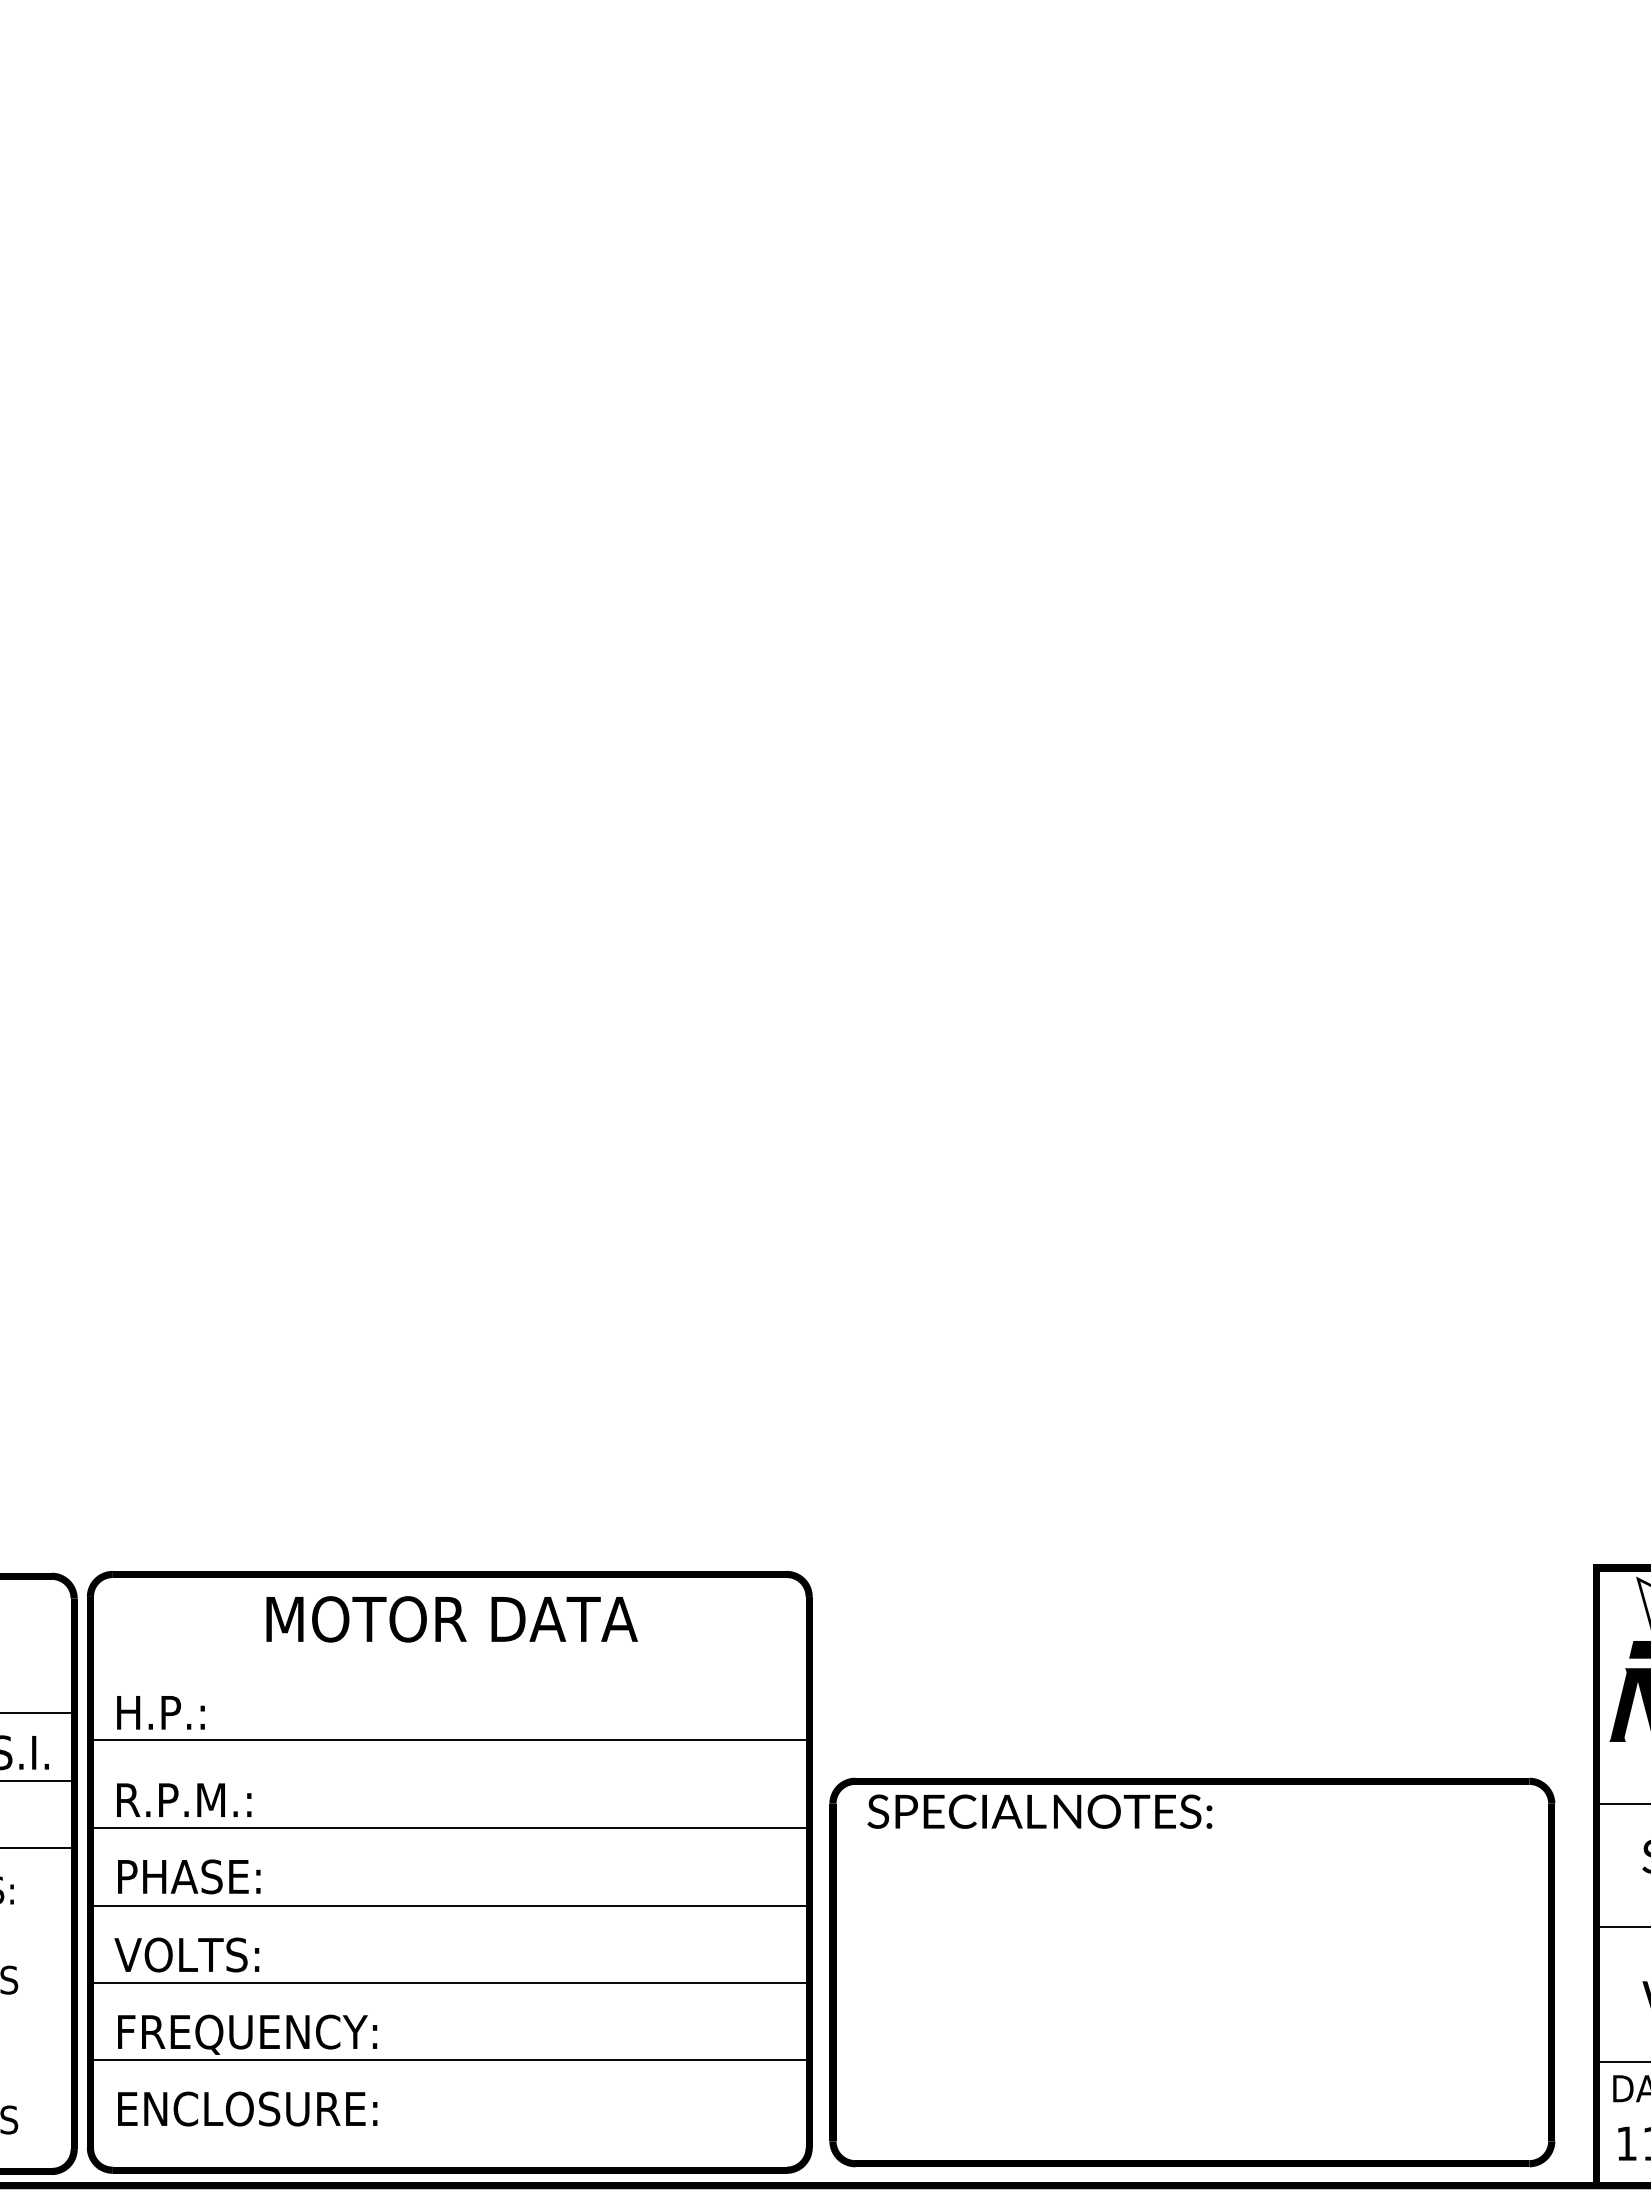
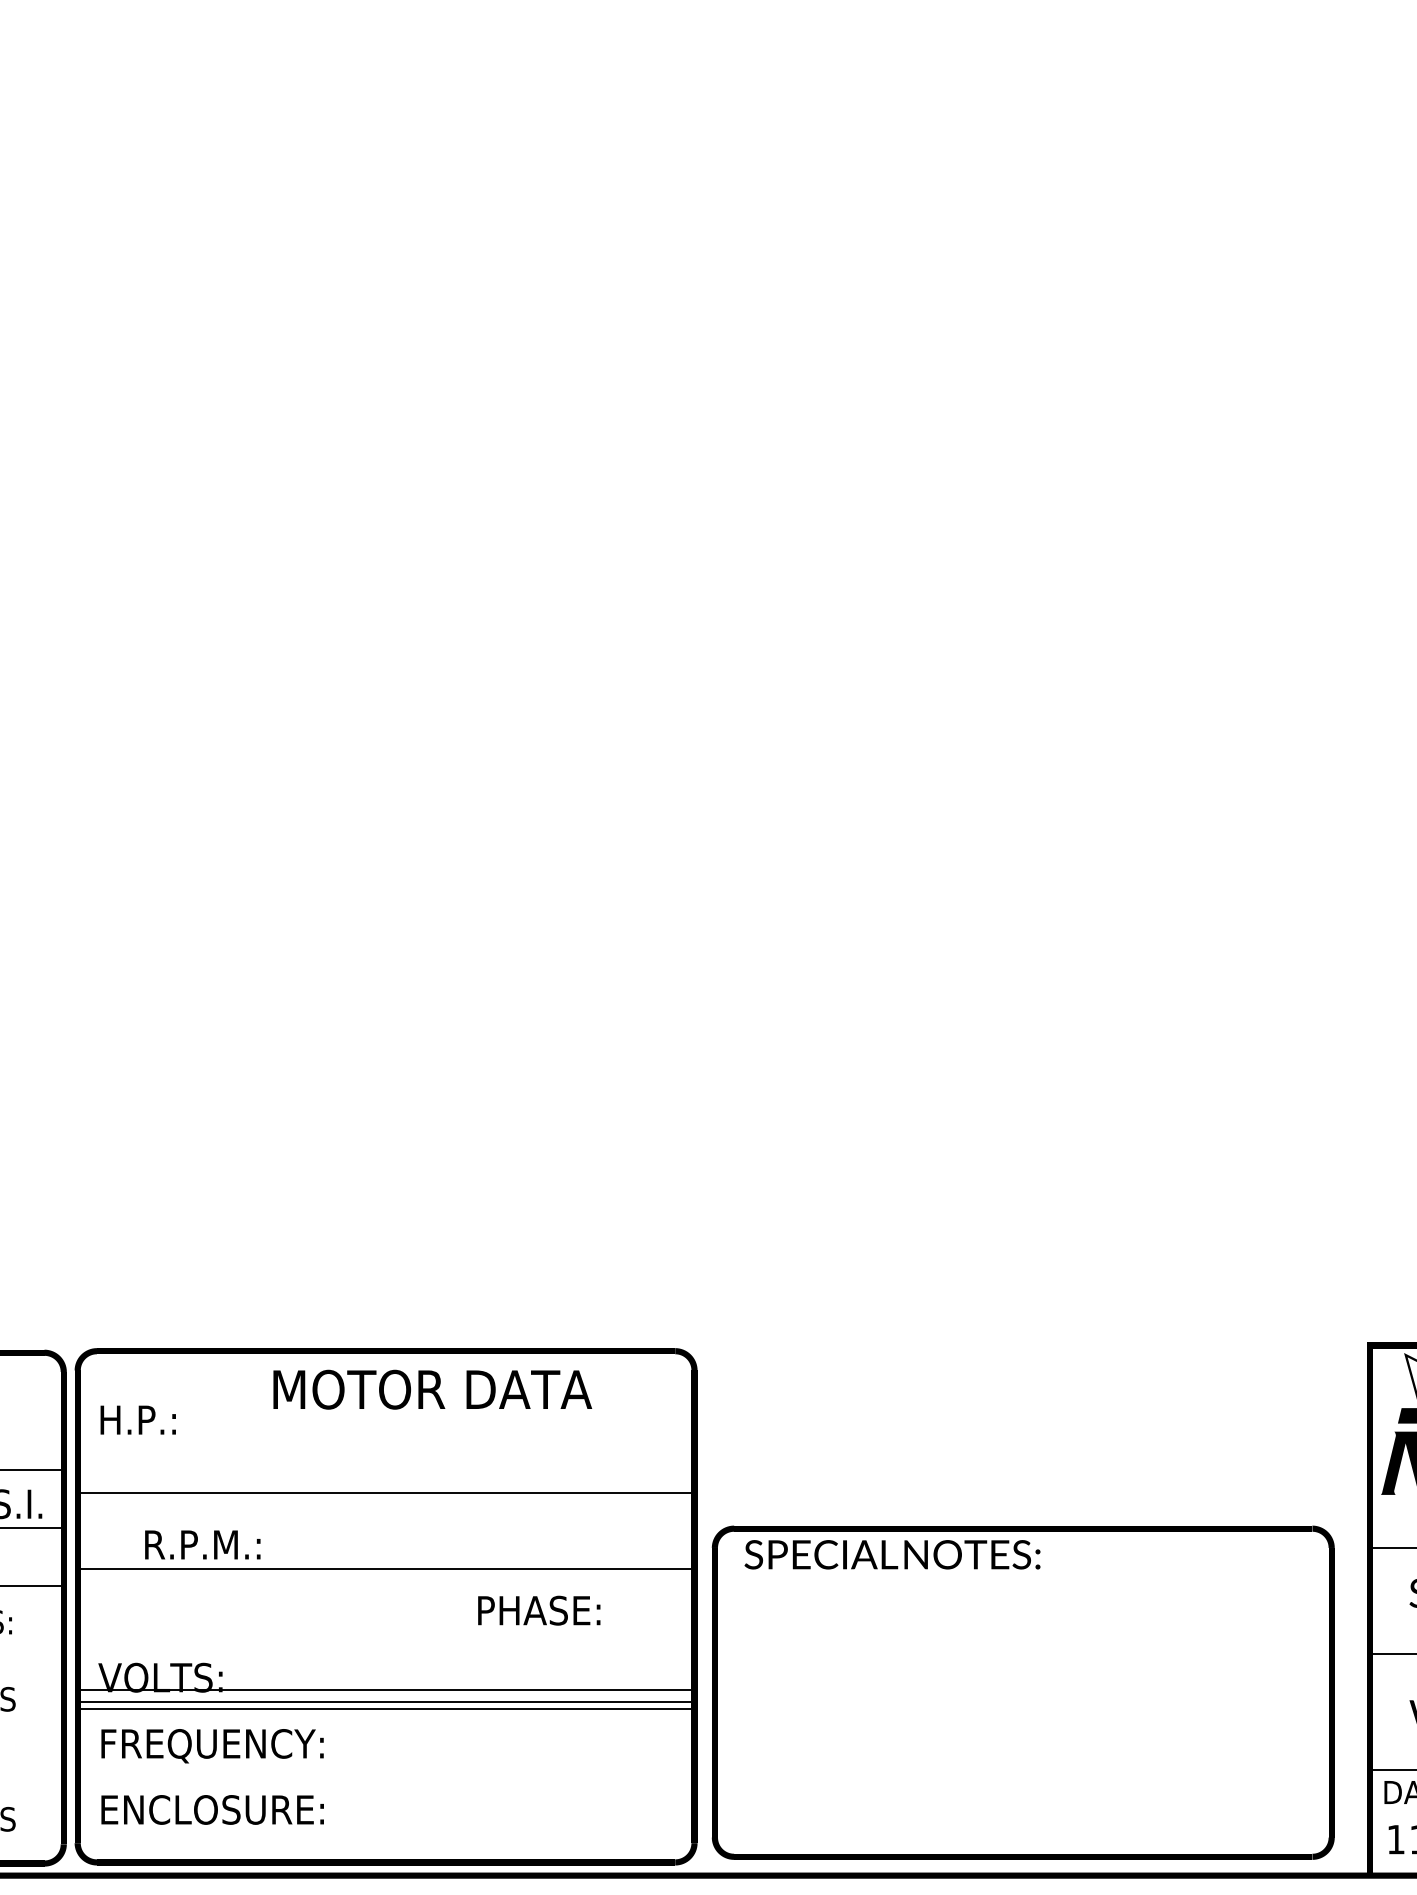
text: (451, 1619) -> (432, 1389), moved
text: (160, 1712) -> (137, 1419), moved
text: (184, 1799) -> (203, 1544), moved
text: (189, 1876) -> (539, 1610), moved
line: (449, 1905) -> (385, 1690), moved
line: (449, 2060) -> (385, 1709), moved

